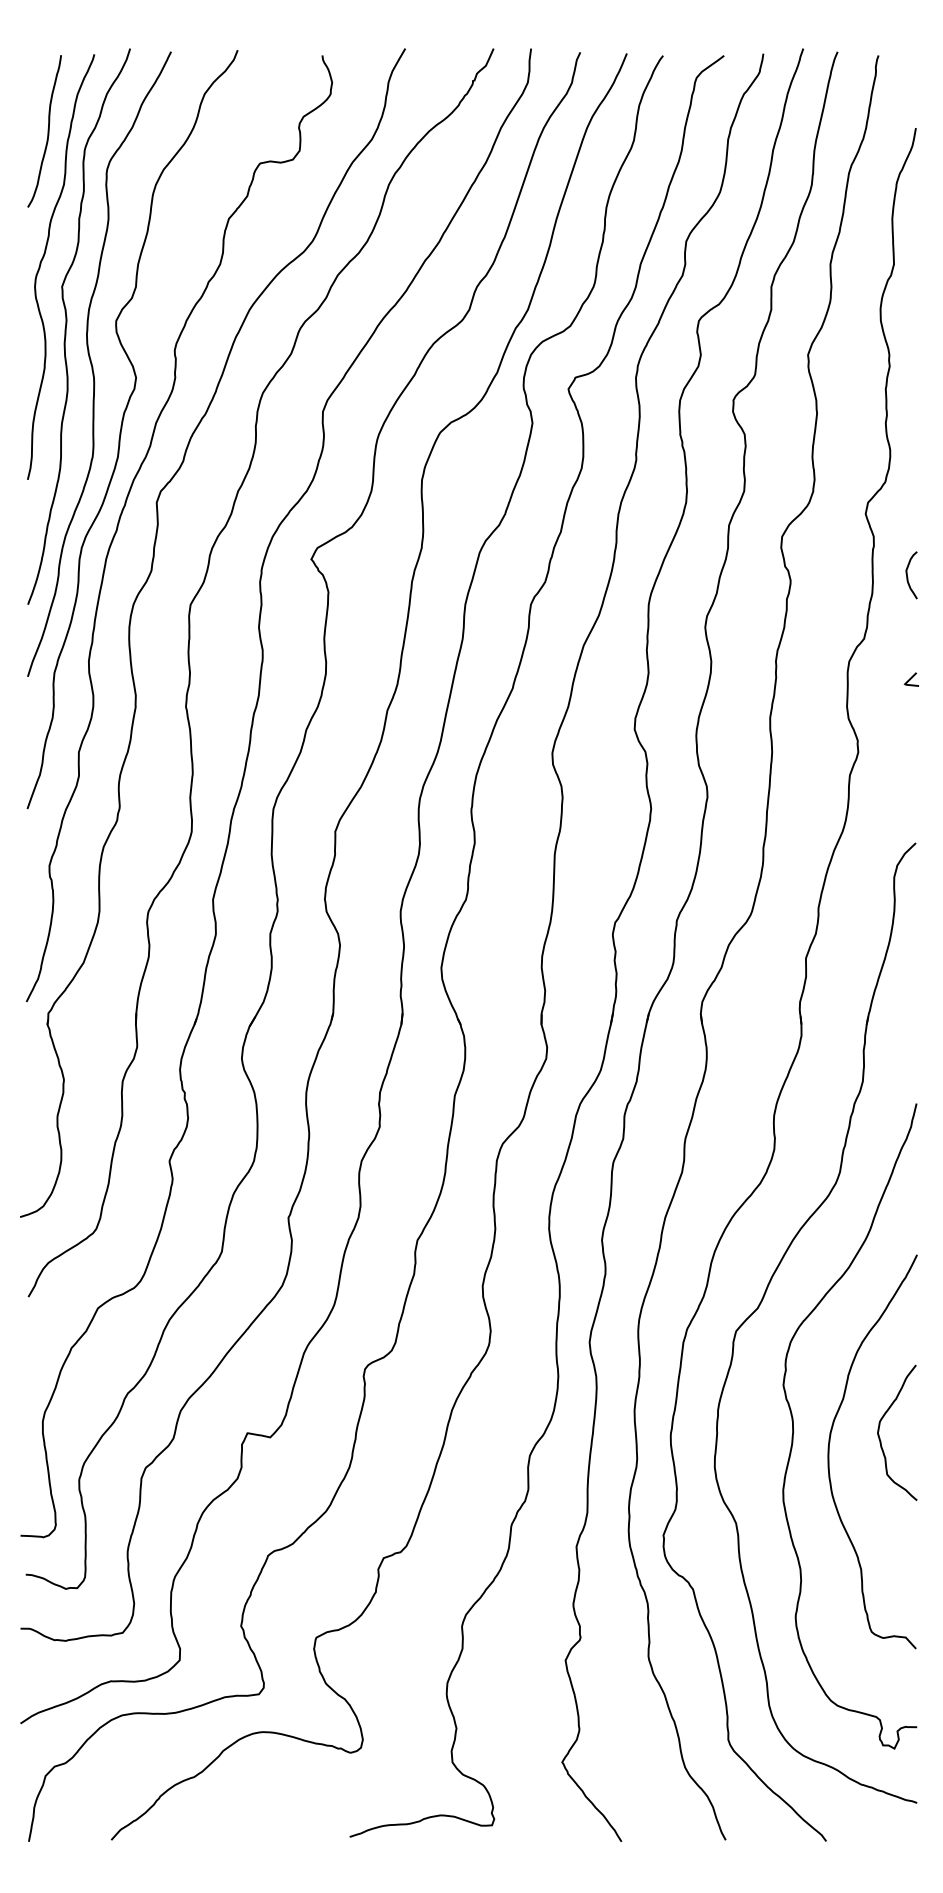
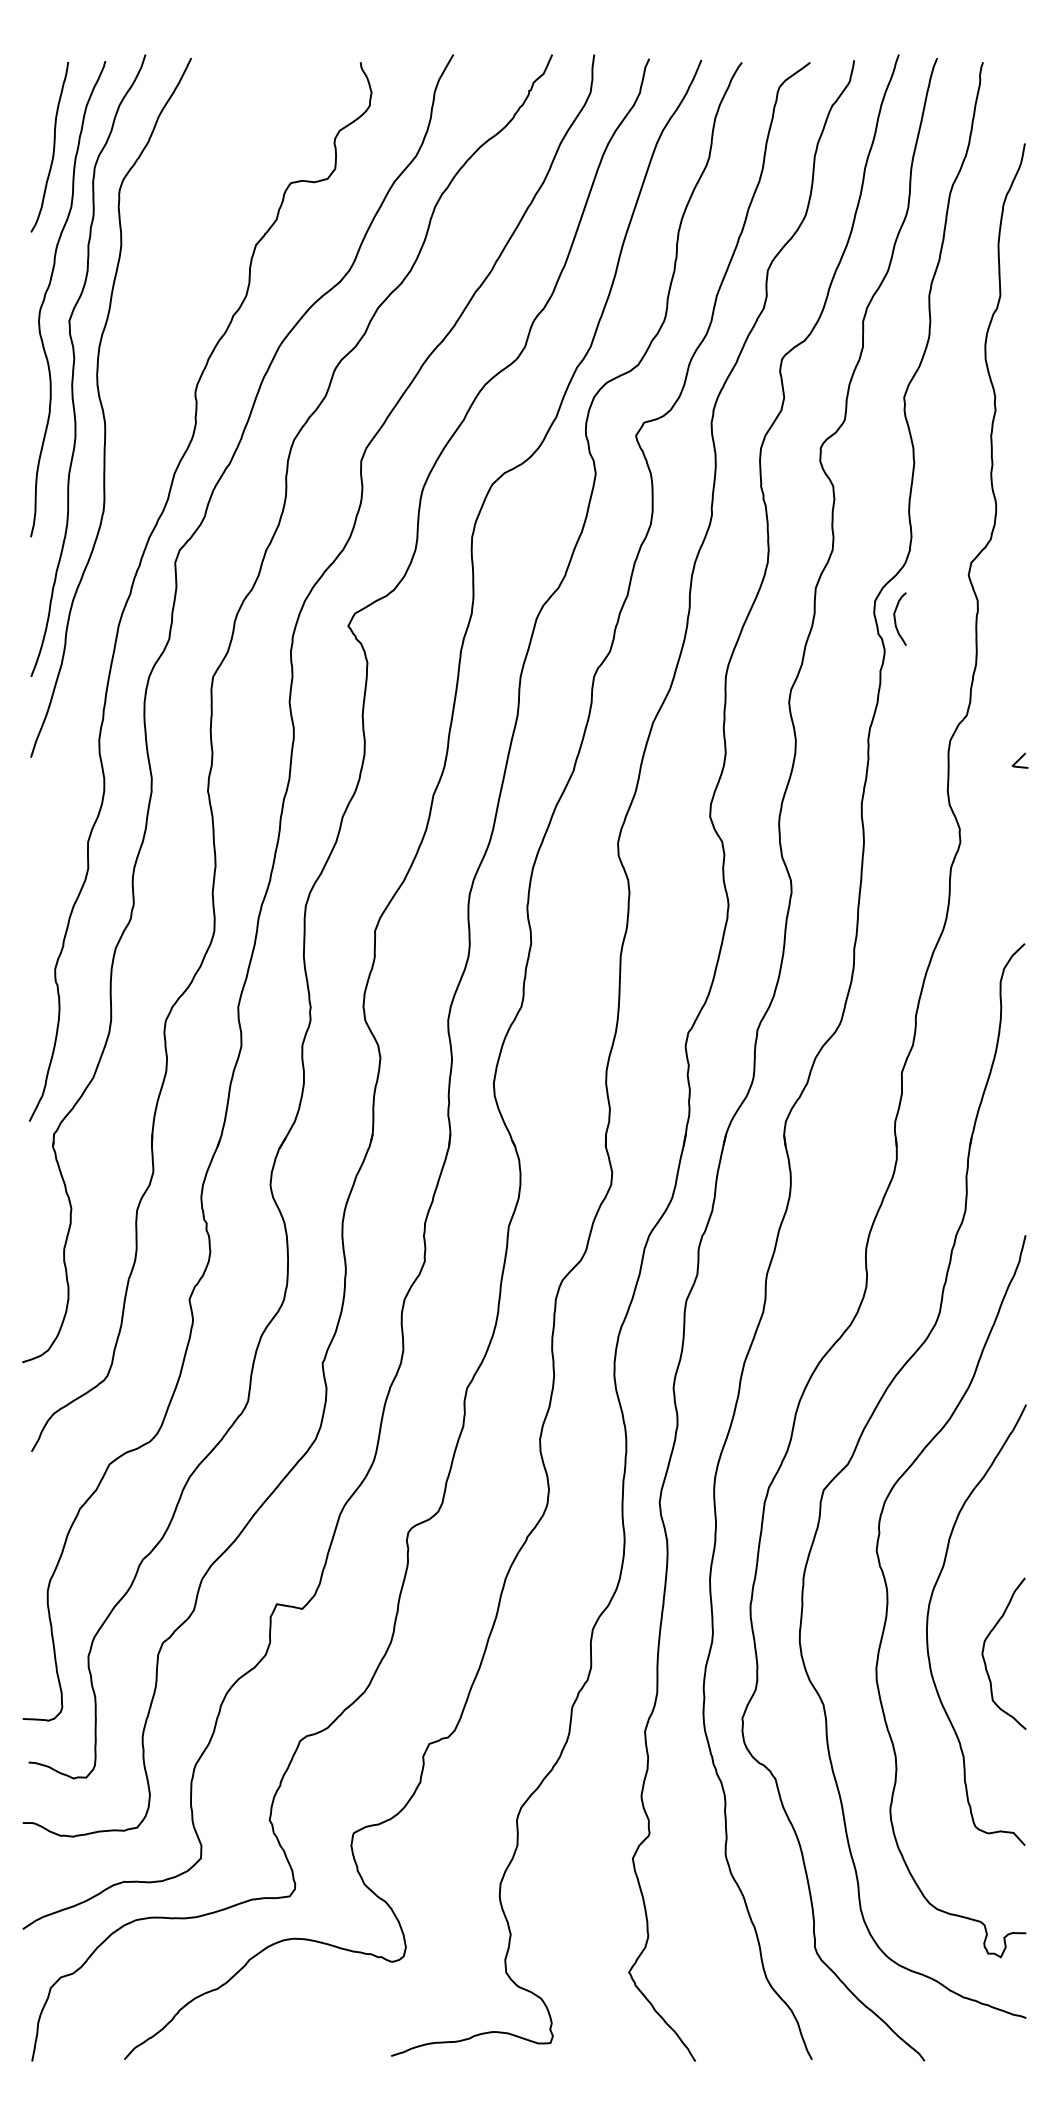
curve: (122, 429) -> (136, 480), removed
curve: (907, 574) -> (895, 618), moved
curve: (880, 1438) -> (985, 1660), moved

